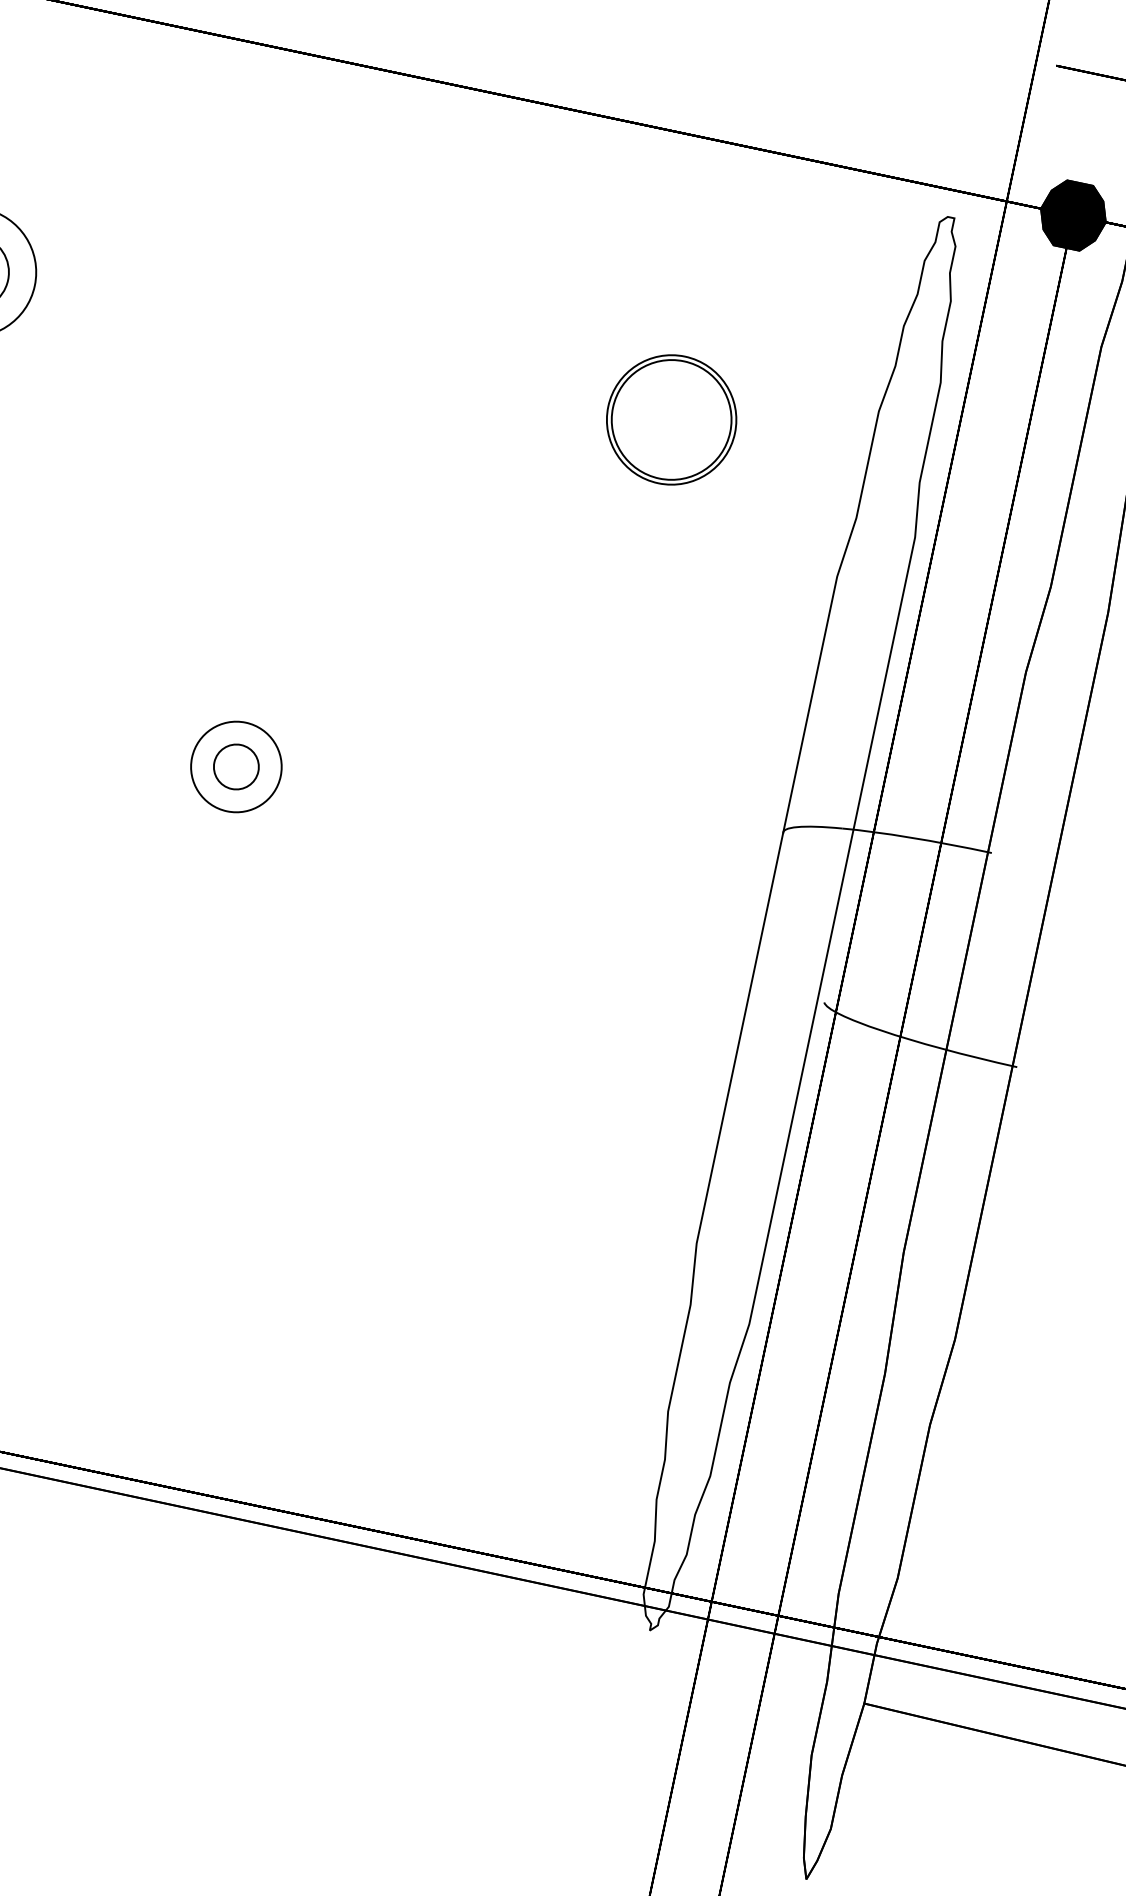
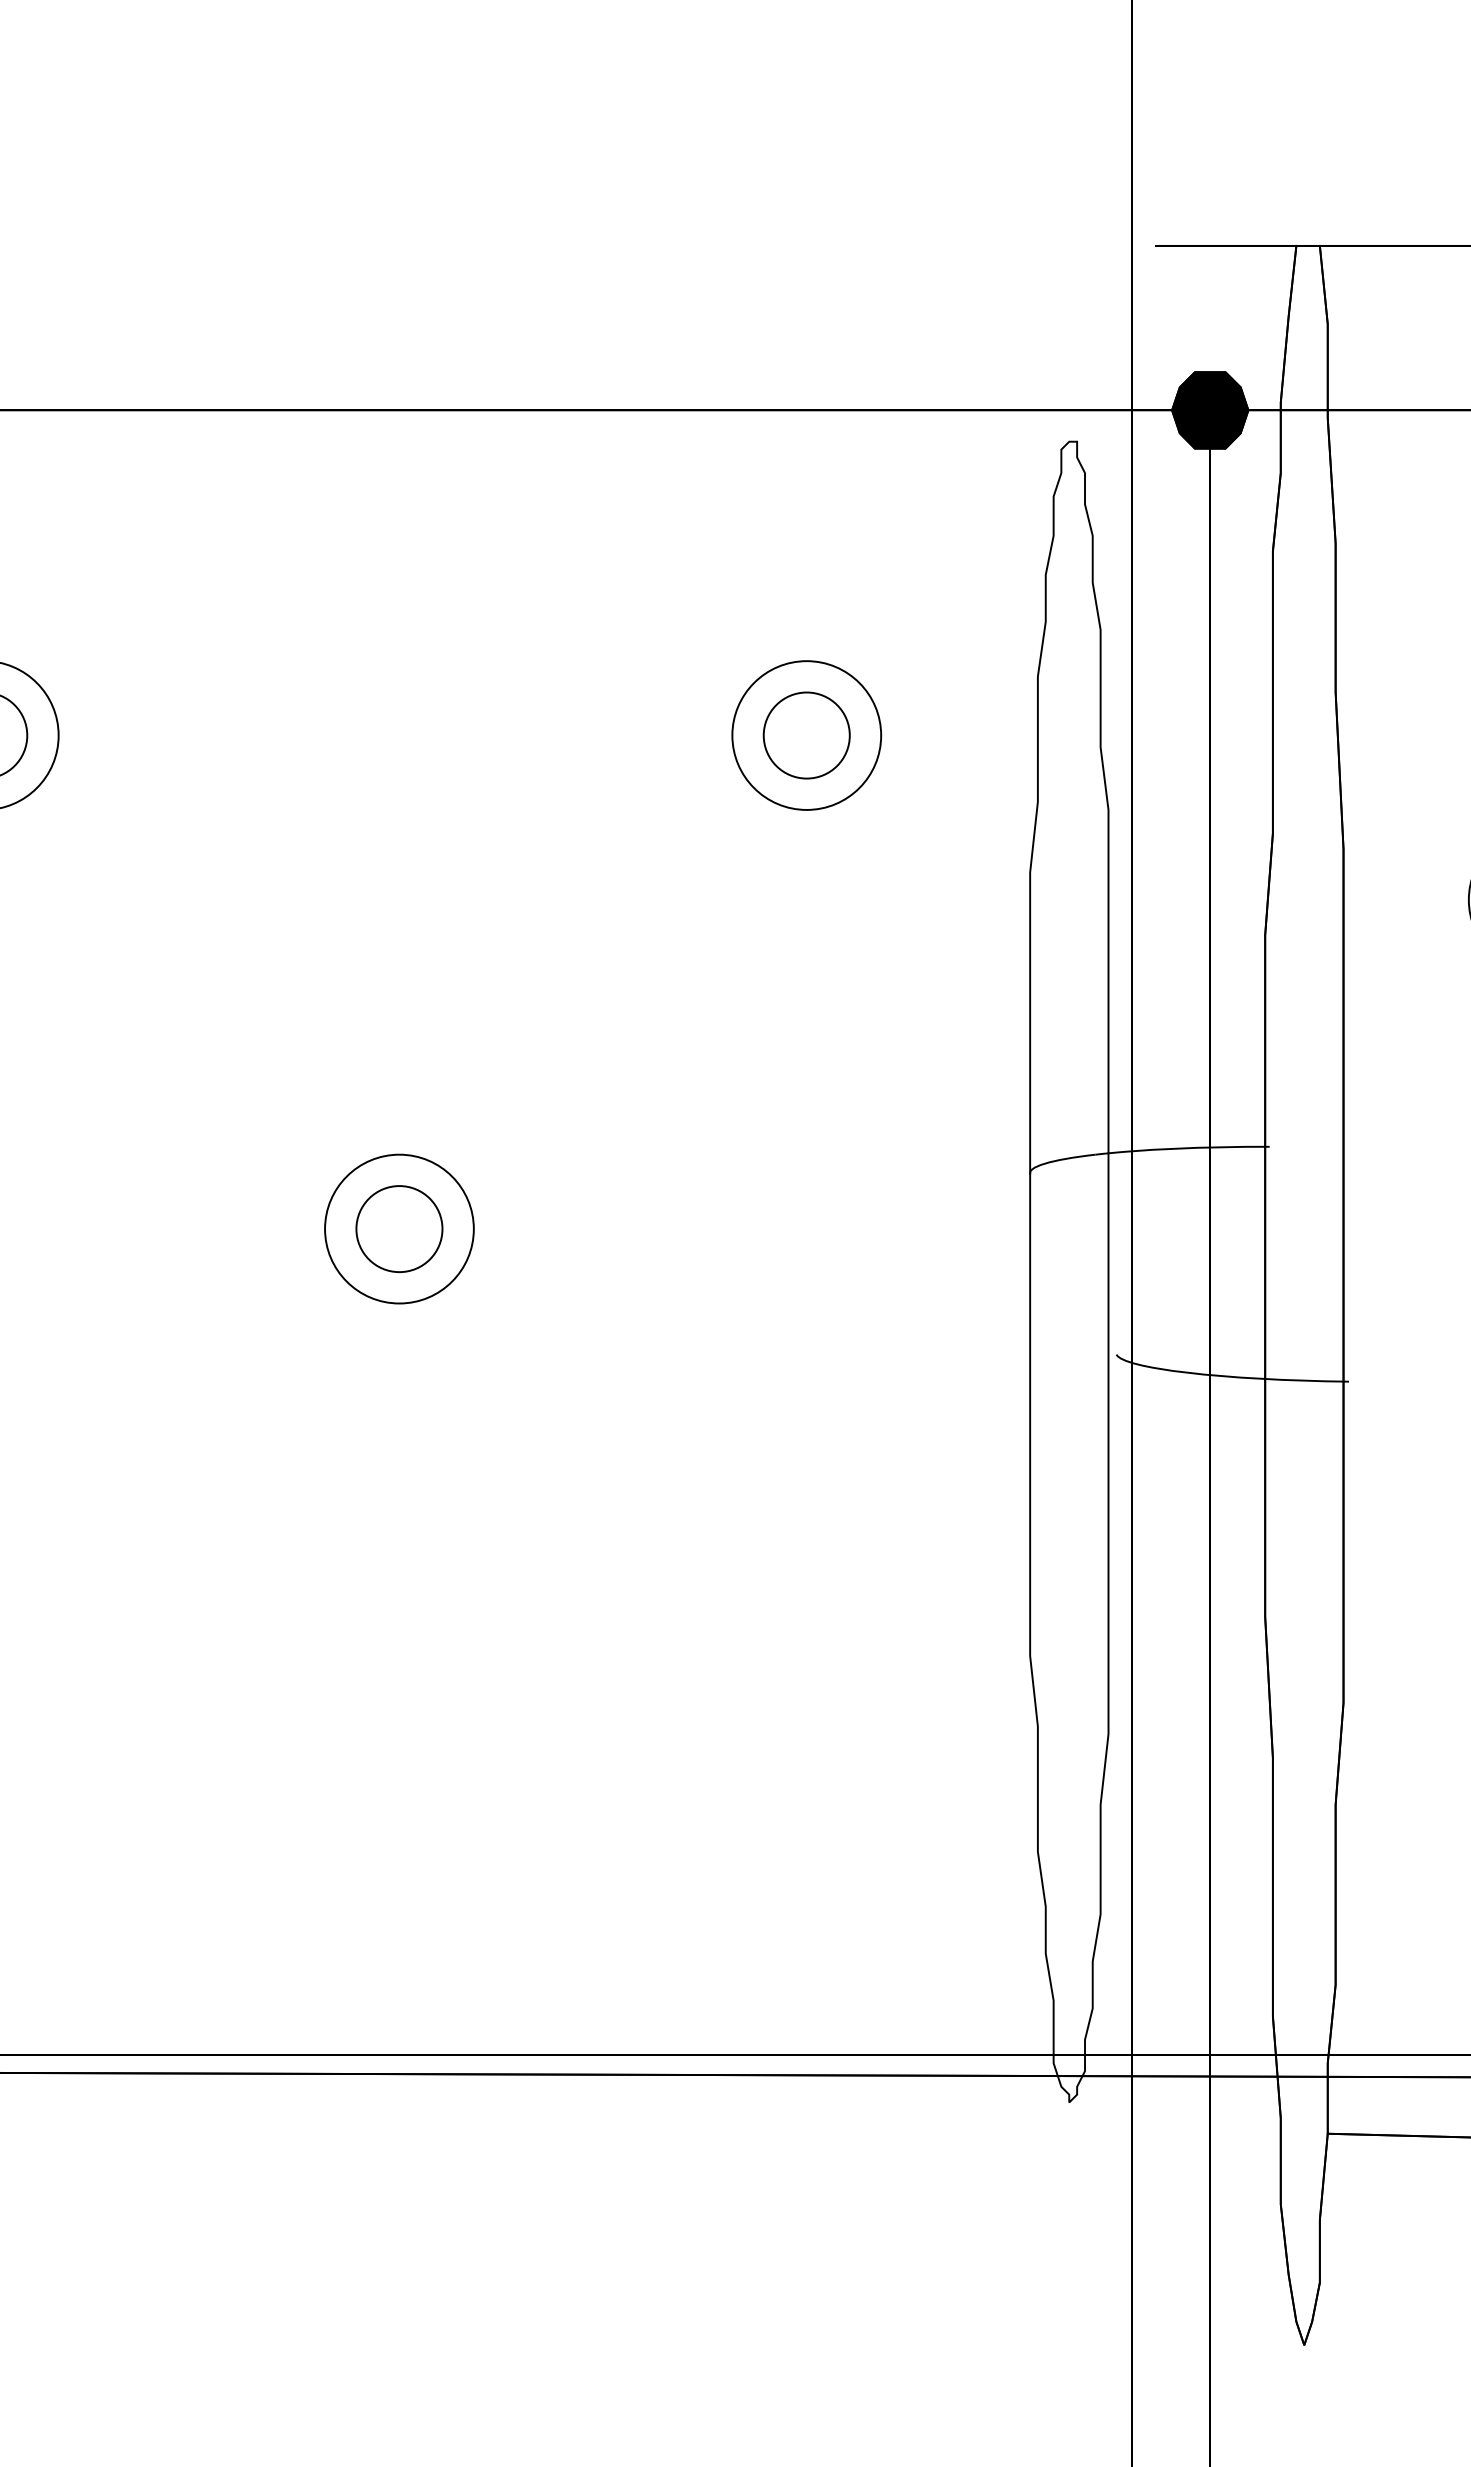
circle: (671, 419) -> (806, 735), size x0.62
circle: (236, 766) -> (399, 1228), size x1.43
circle: (236, 767) -> (399, 1229), size x1.67

